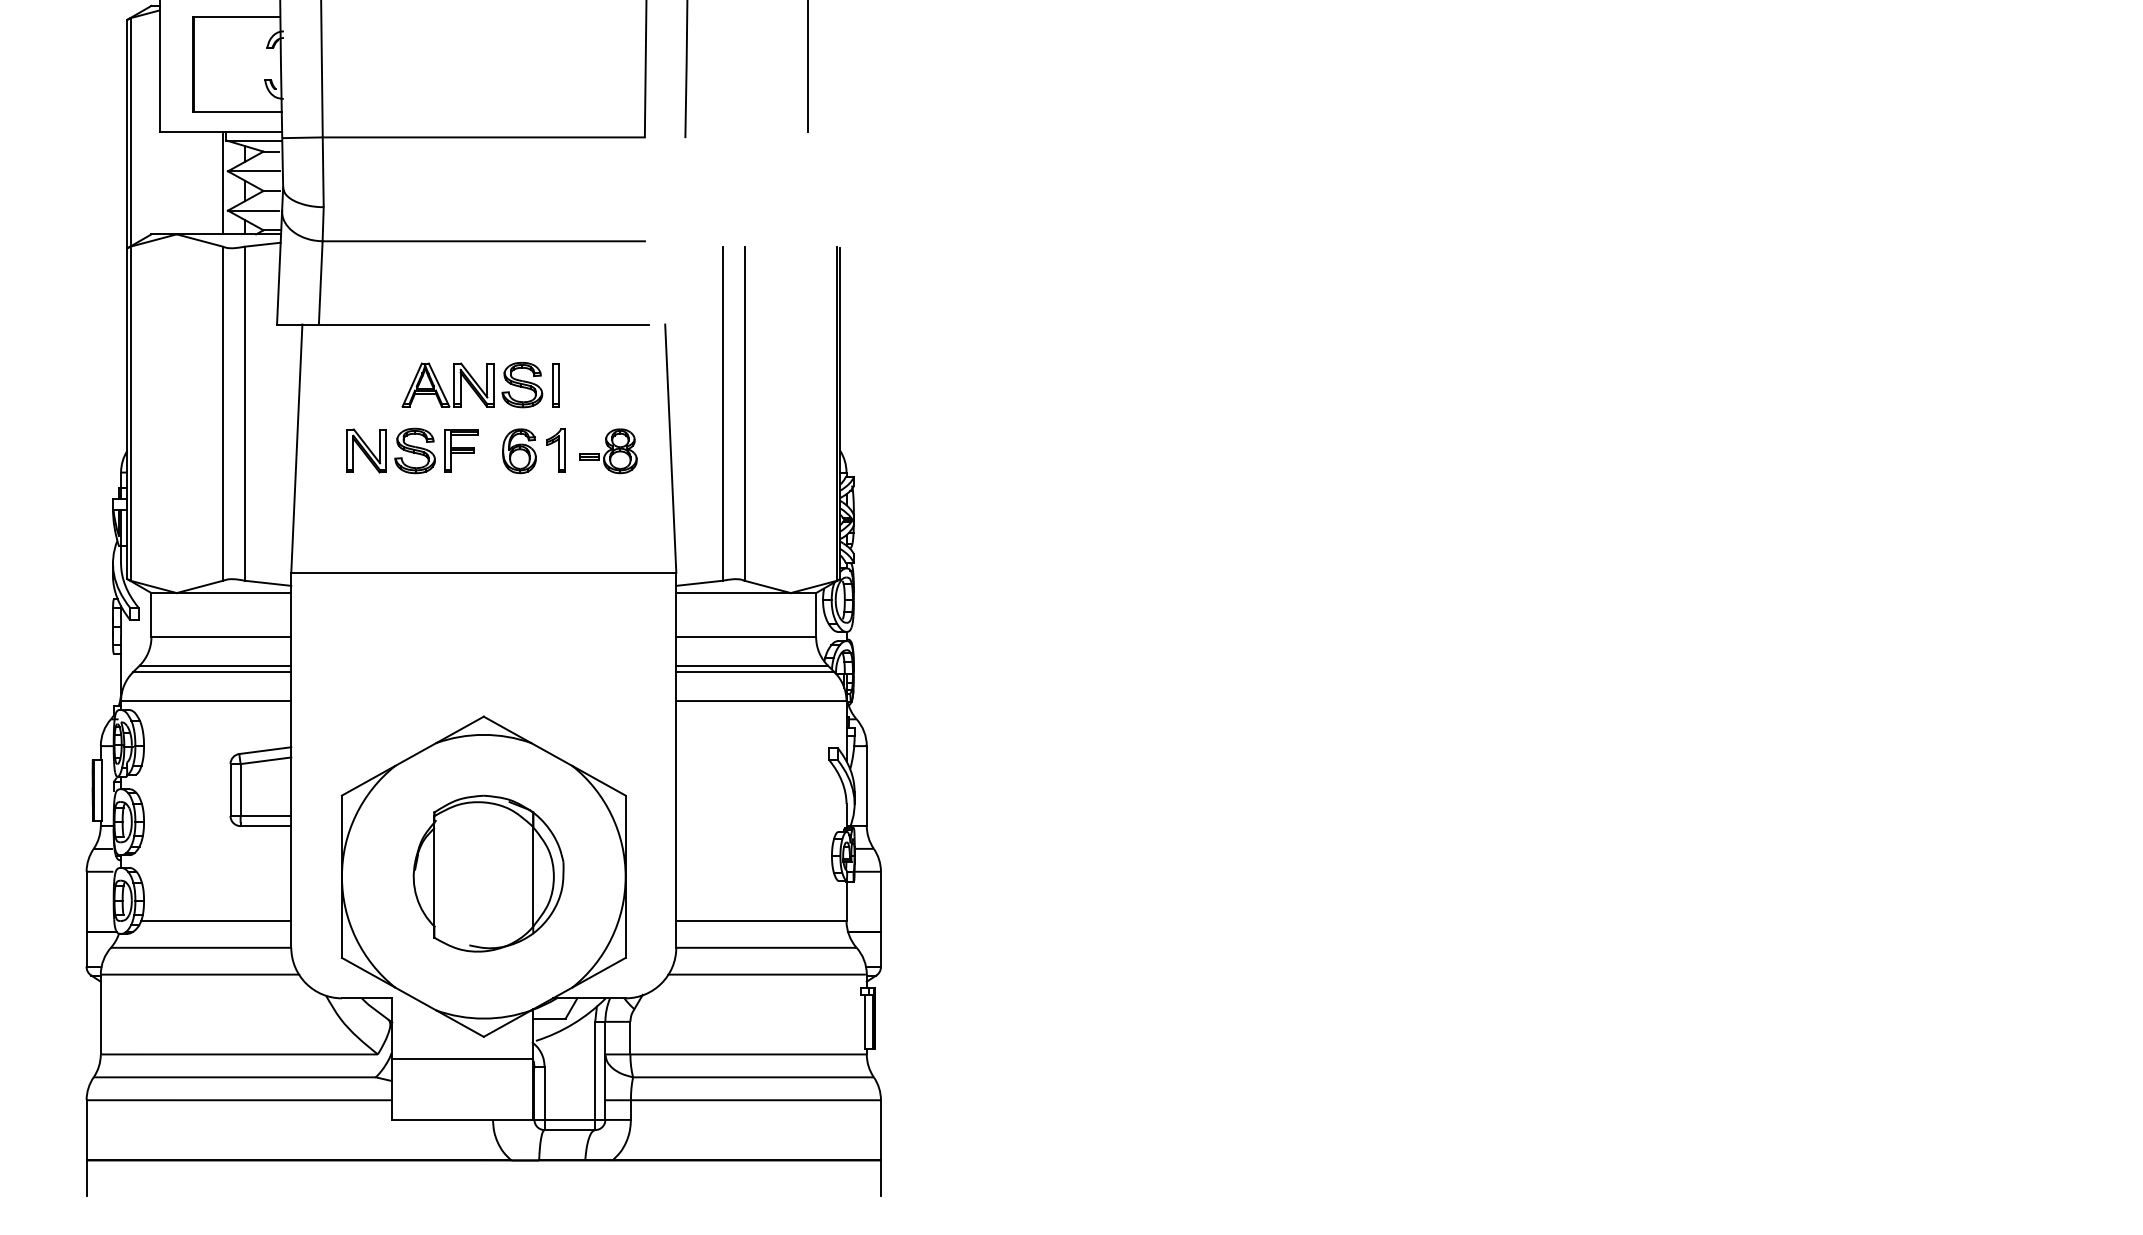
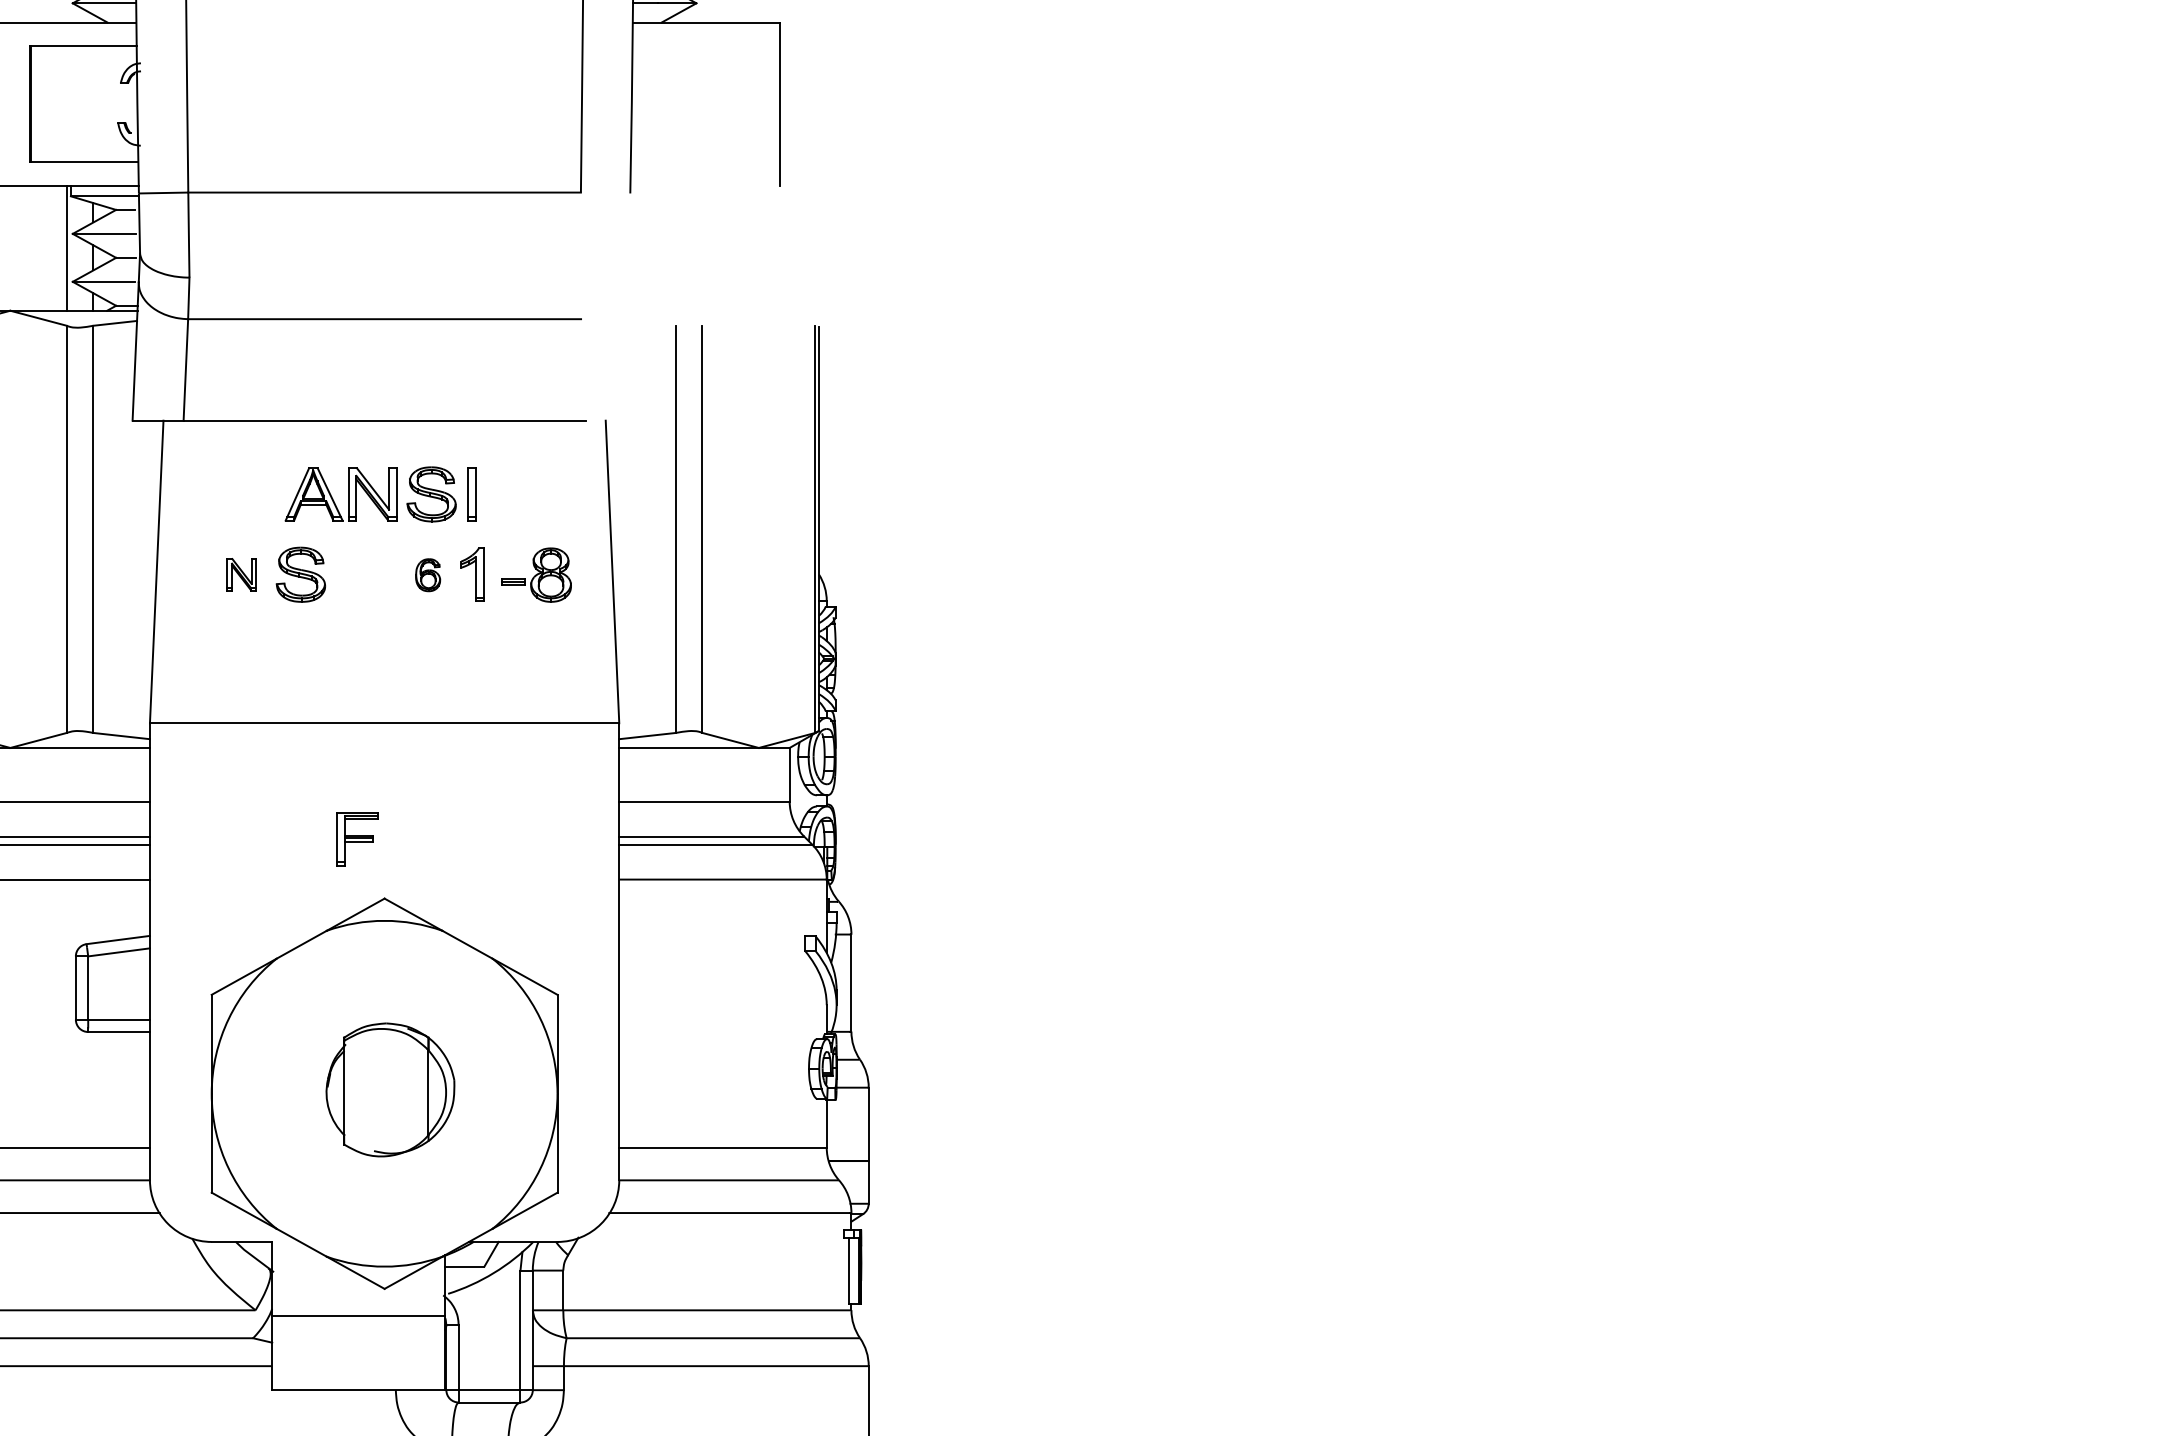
part: (366, 450) -> (241, 574), size x0.6
part: (461, 450) -> (357, 838), moved
part: (519, 451) -> (428, 575), size x0.6
part: (488, 873) -> (390, 1089), size x0.7

